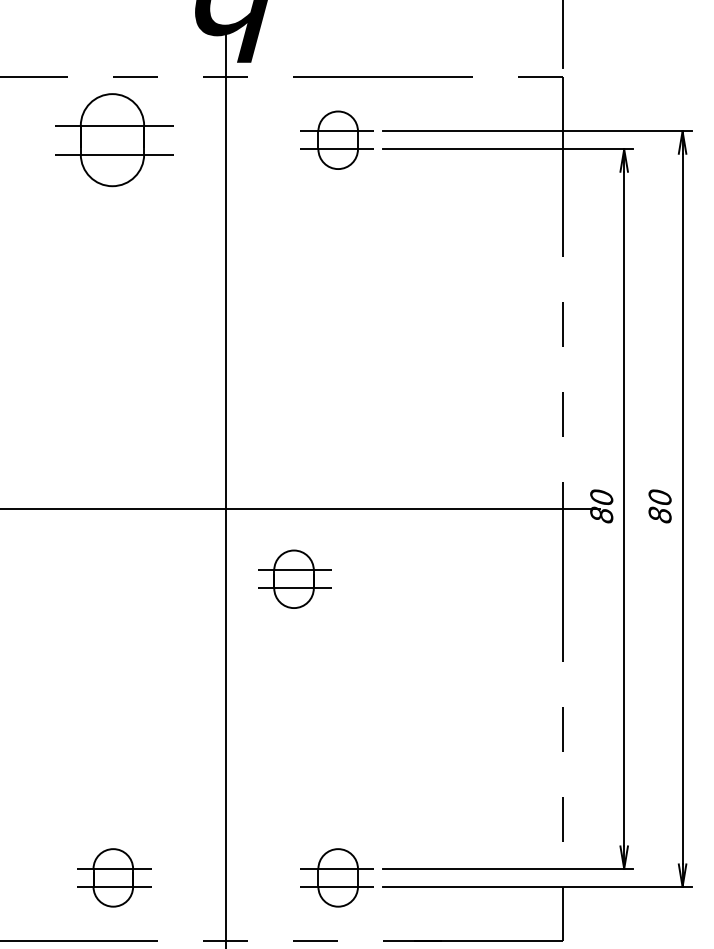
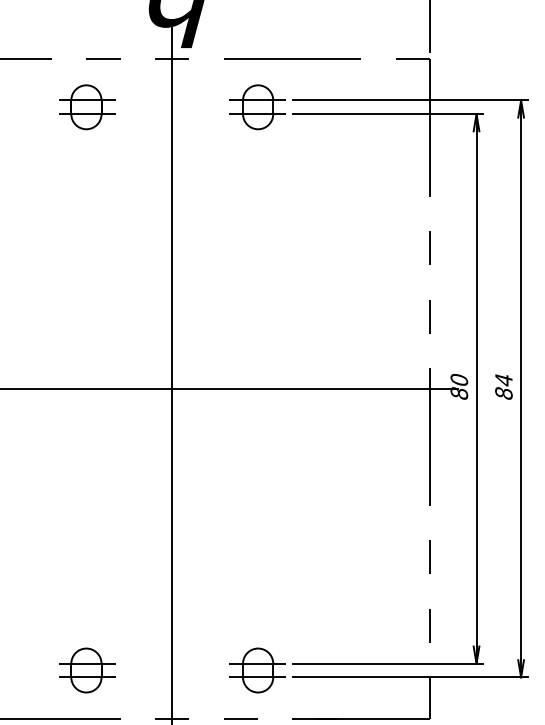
part: (114, 140) -> (87, 107), size x0.62
text: (659, 498) -> (503, 380), 80 -> 84
part: (295, 579) -> (225, 442), removed

